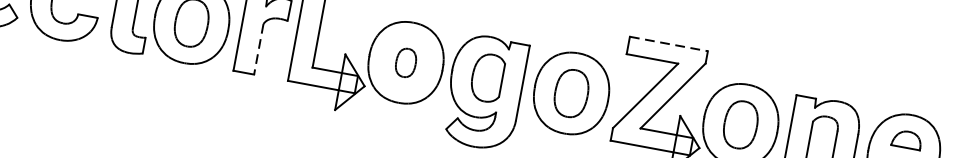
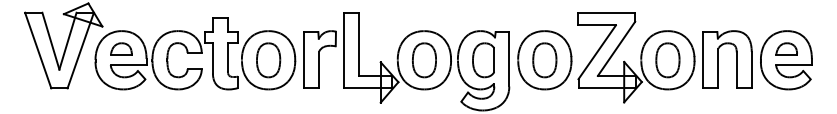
line: (669, 43) -> (607, 12), dashed -> solid
line: (259, 50) -> (319, 70), dashed -> solid
part: (406, 63) -> (424, 60), size x1.67

